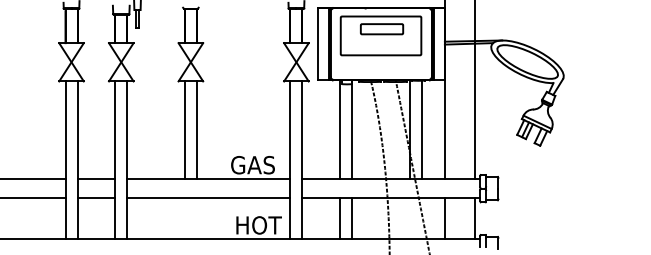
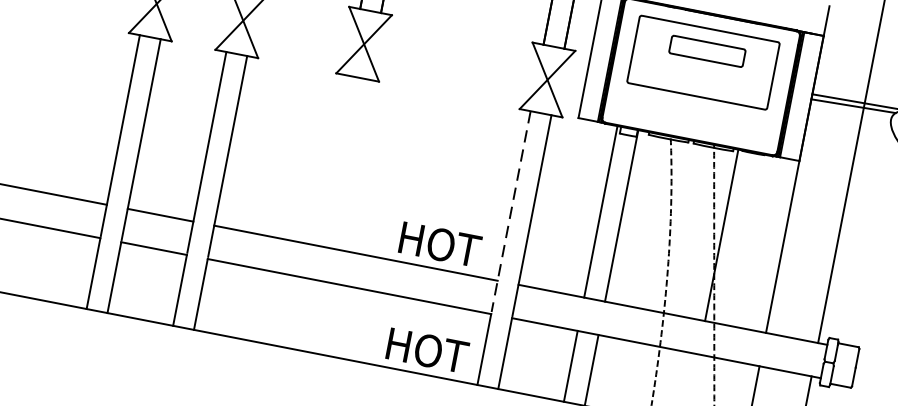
line: (421, 129) -> (742, 238), removed
line: (184, 130) -> (330, 160), removed
line: (196, 130) -> (350, 164), removed
line: (290, 139) -> (511, 212), solid -> dashed
text: (254, 165) -> (439, 245), GAS -> HOT

